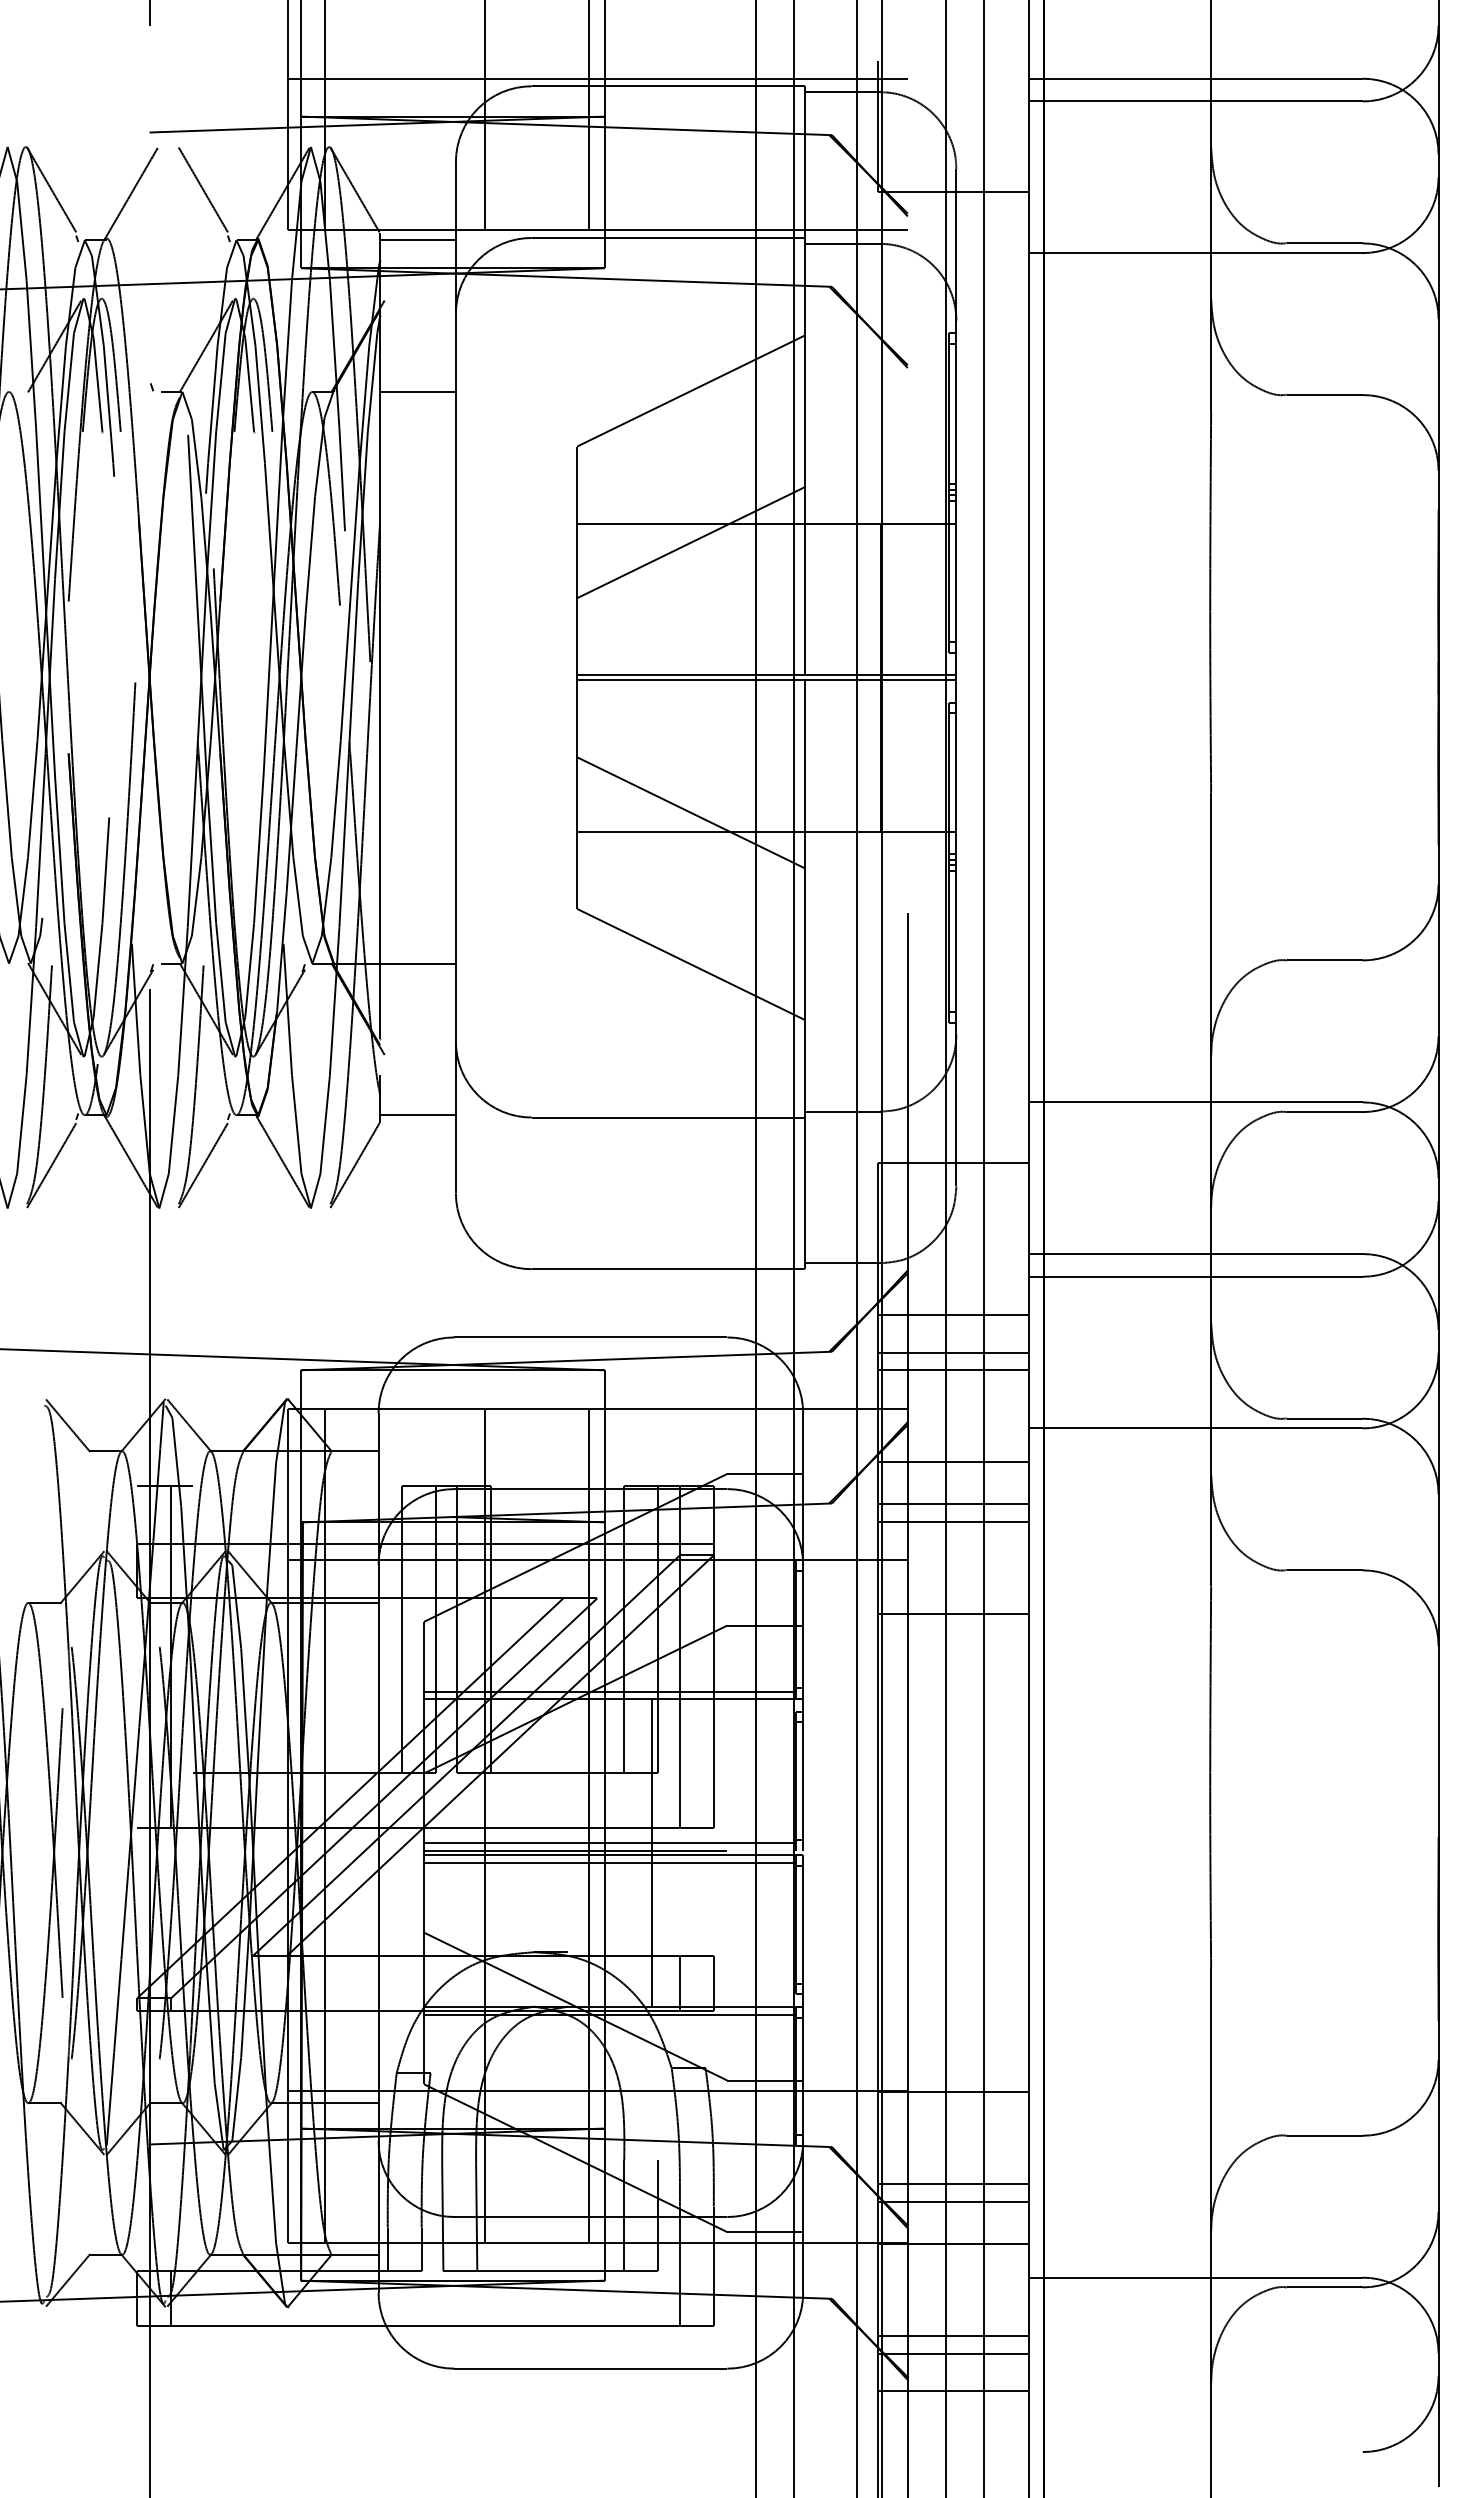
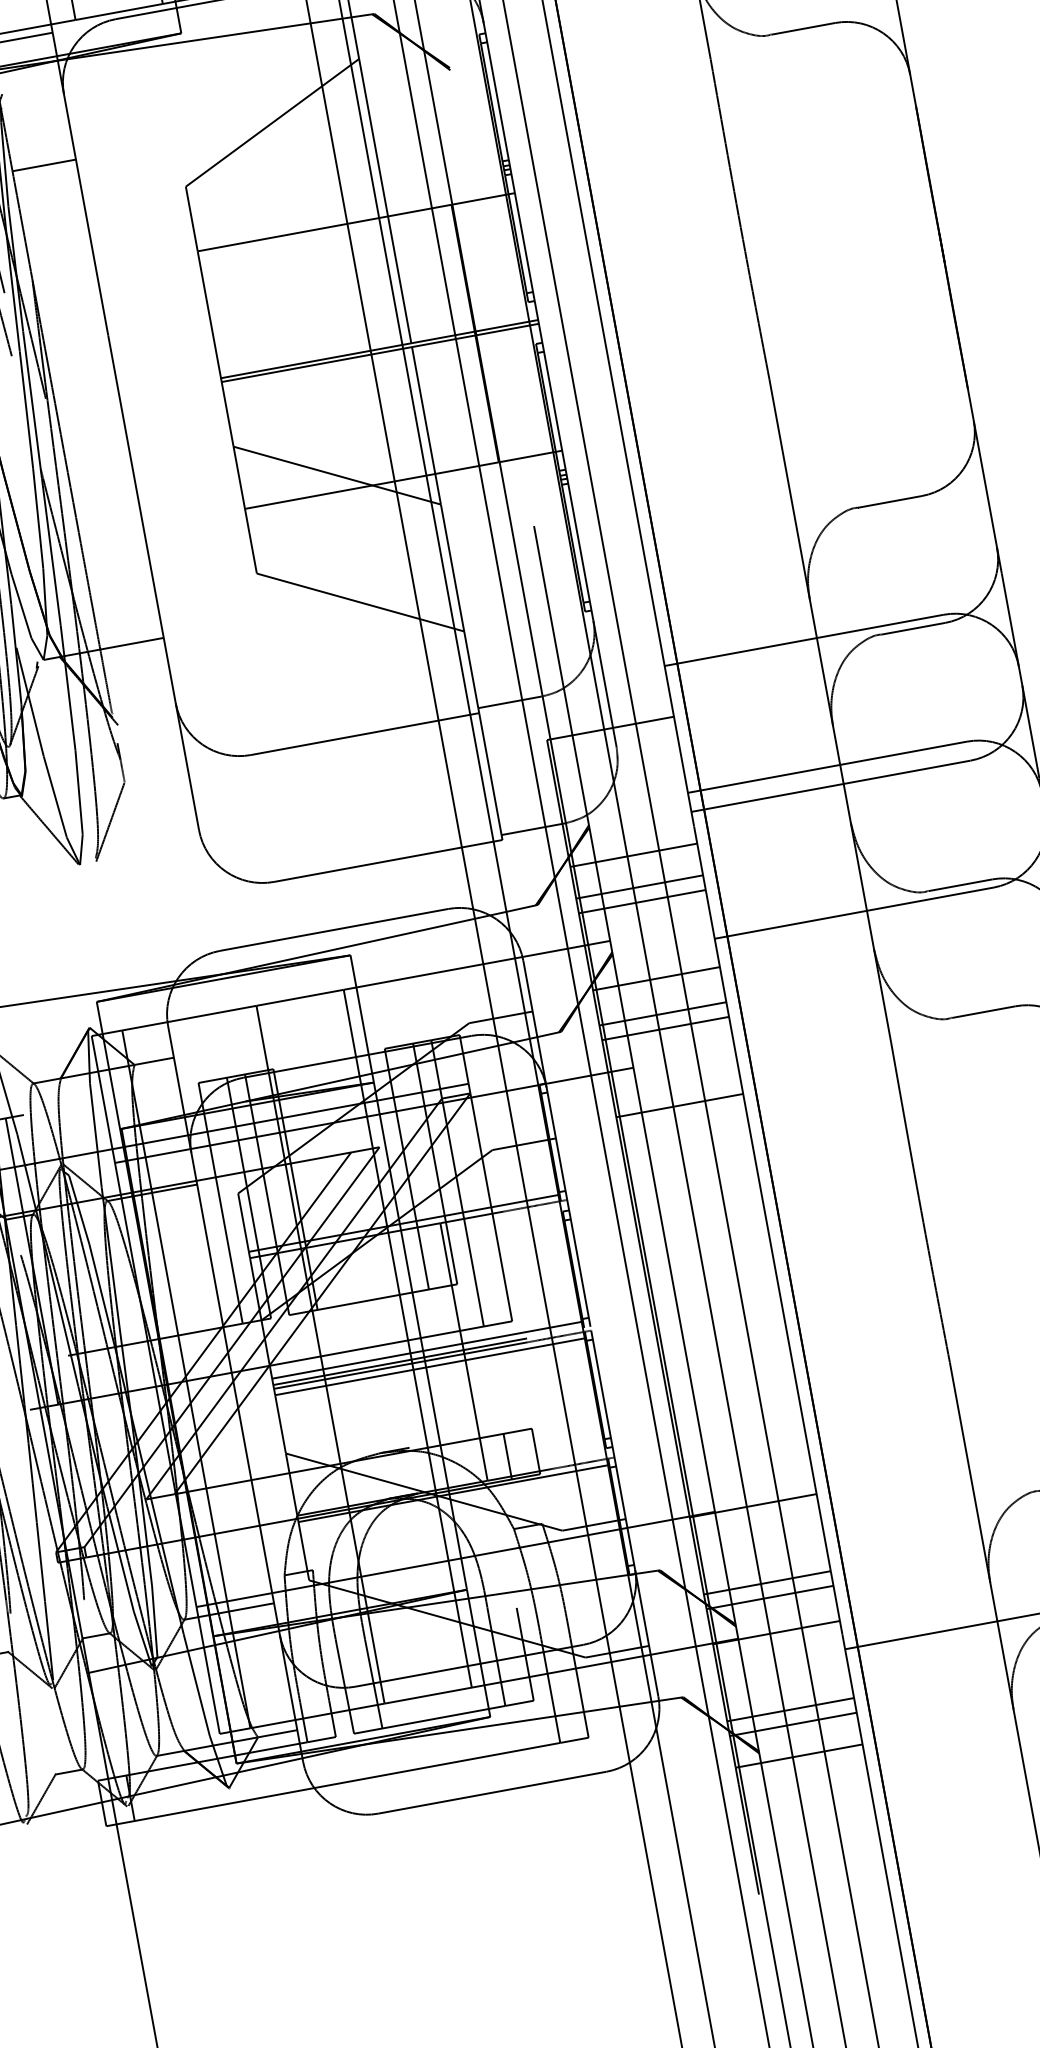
line: (690, 542) -> (295, 249), removed
line: (417, 1115) -> (154, 770), removed

